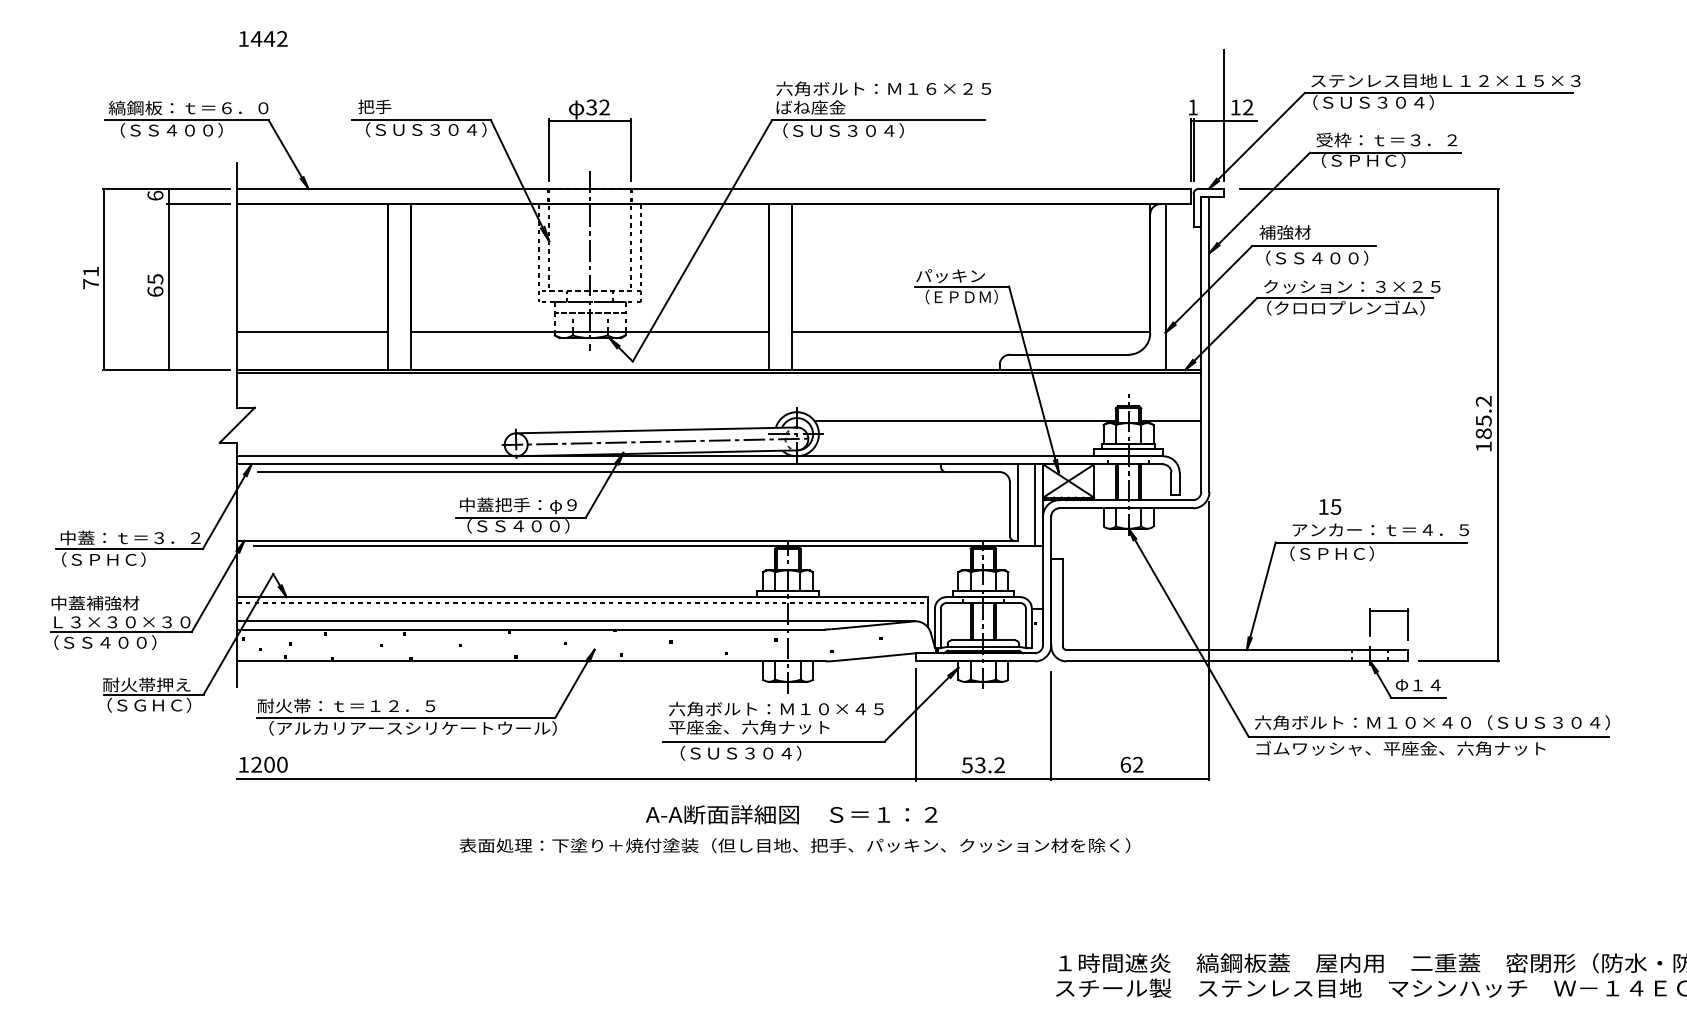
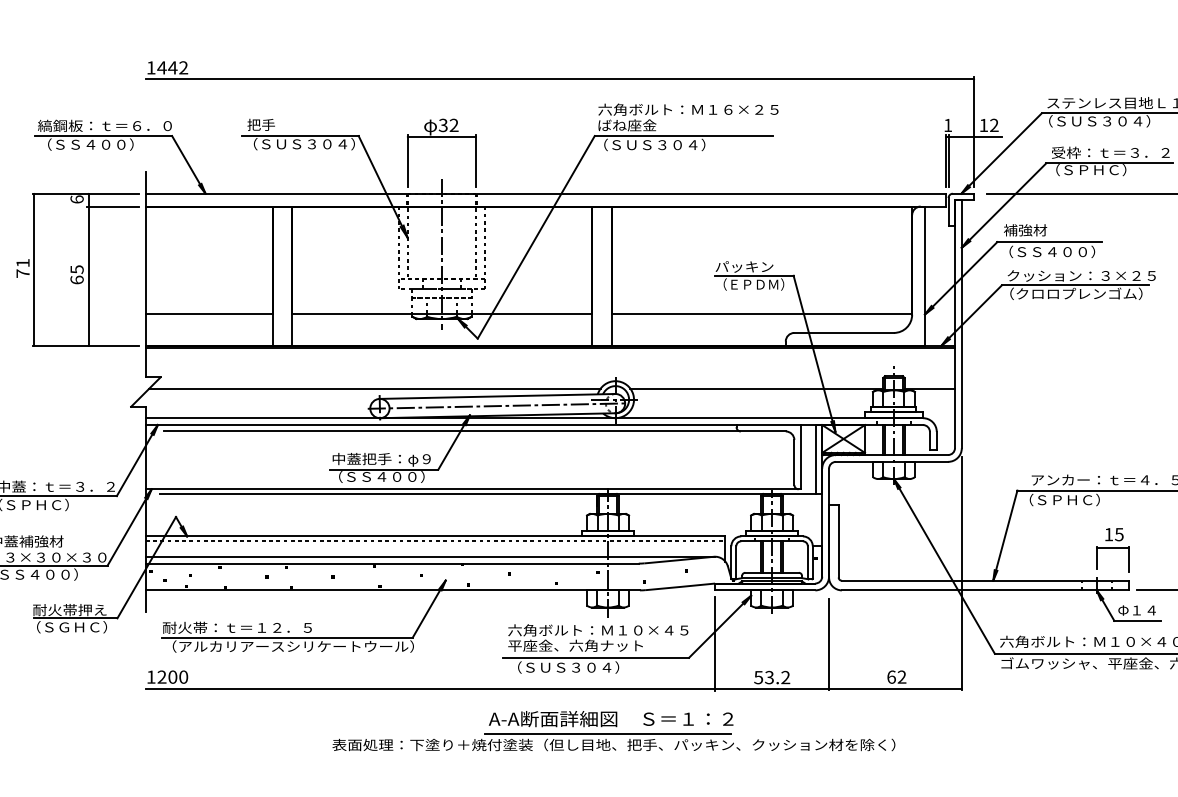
line: (730, 52) -> (559, 79), added
line: (510, 421) -> (375, 388), added
text: (1330, 506) -> (1114, 534), moved
line: (787, 832) -> (607, 733), added

